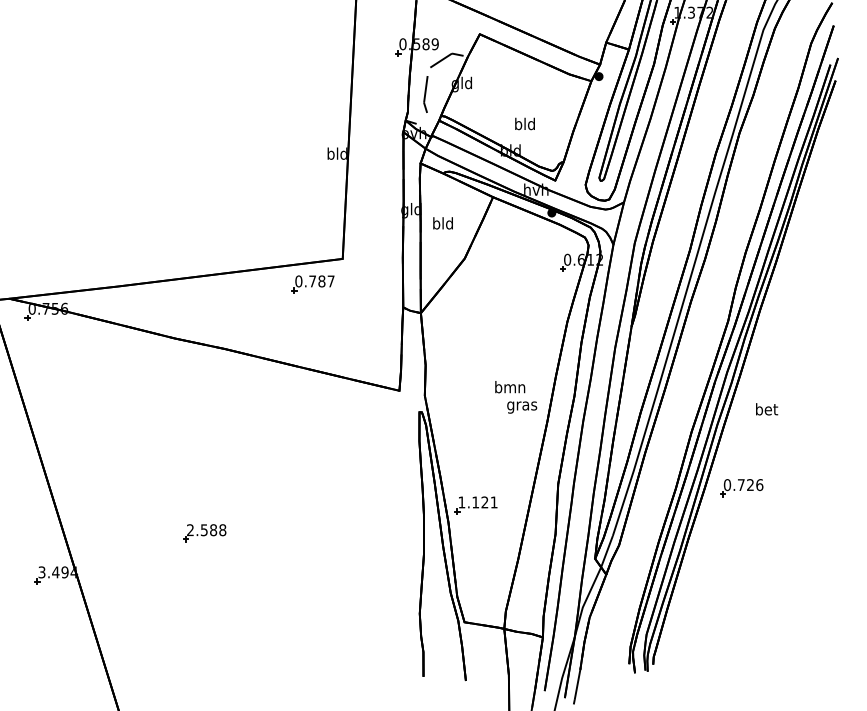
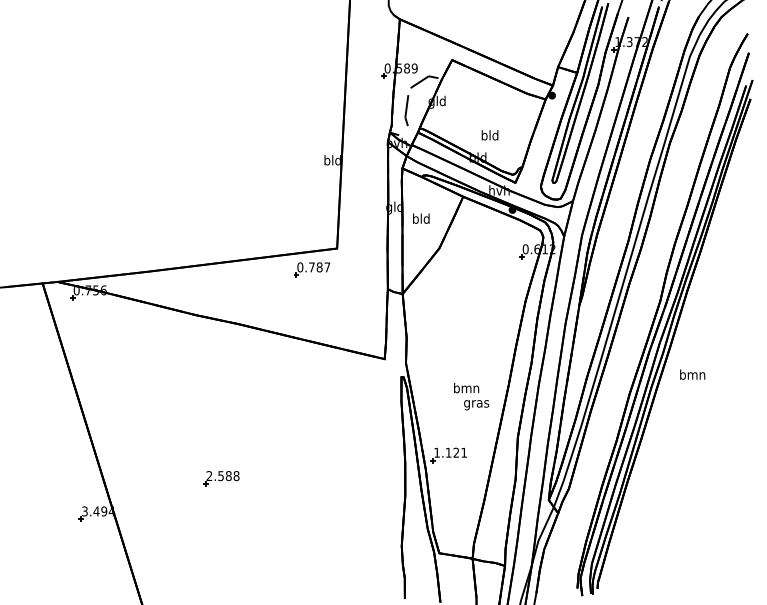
text: (516, 397) -> (471, 396), moved
text: (766, 409) -> (692, 374), bet -> bmn
part: (741, 487) -> (671, 440), removed

